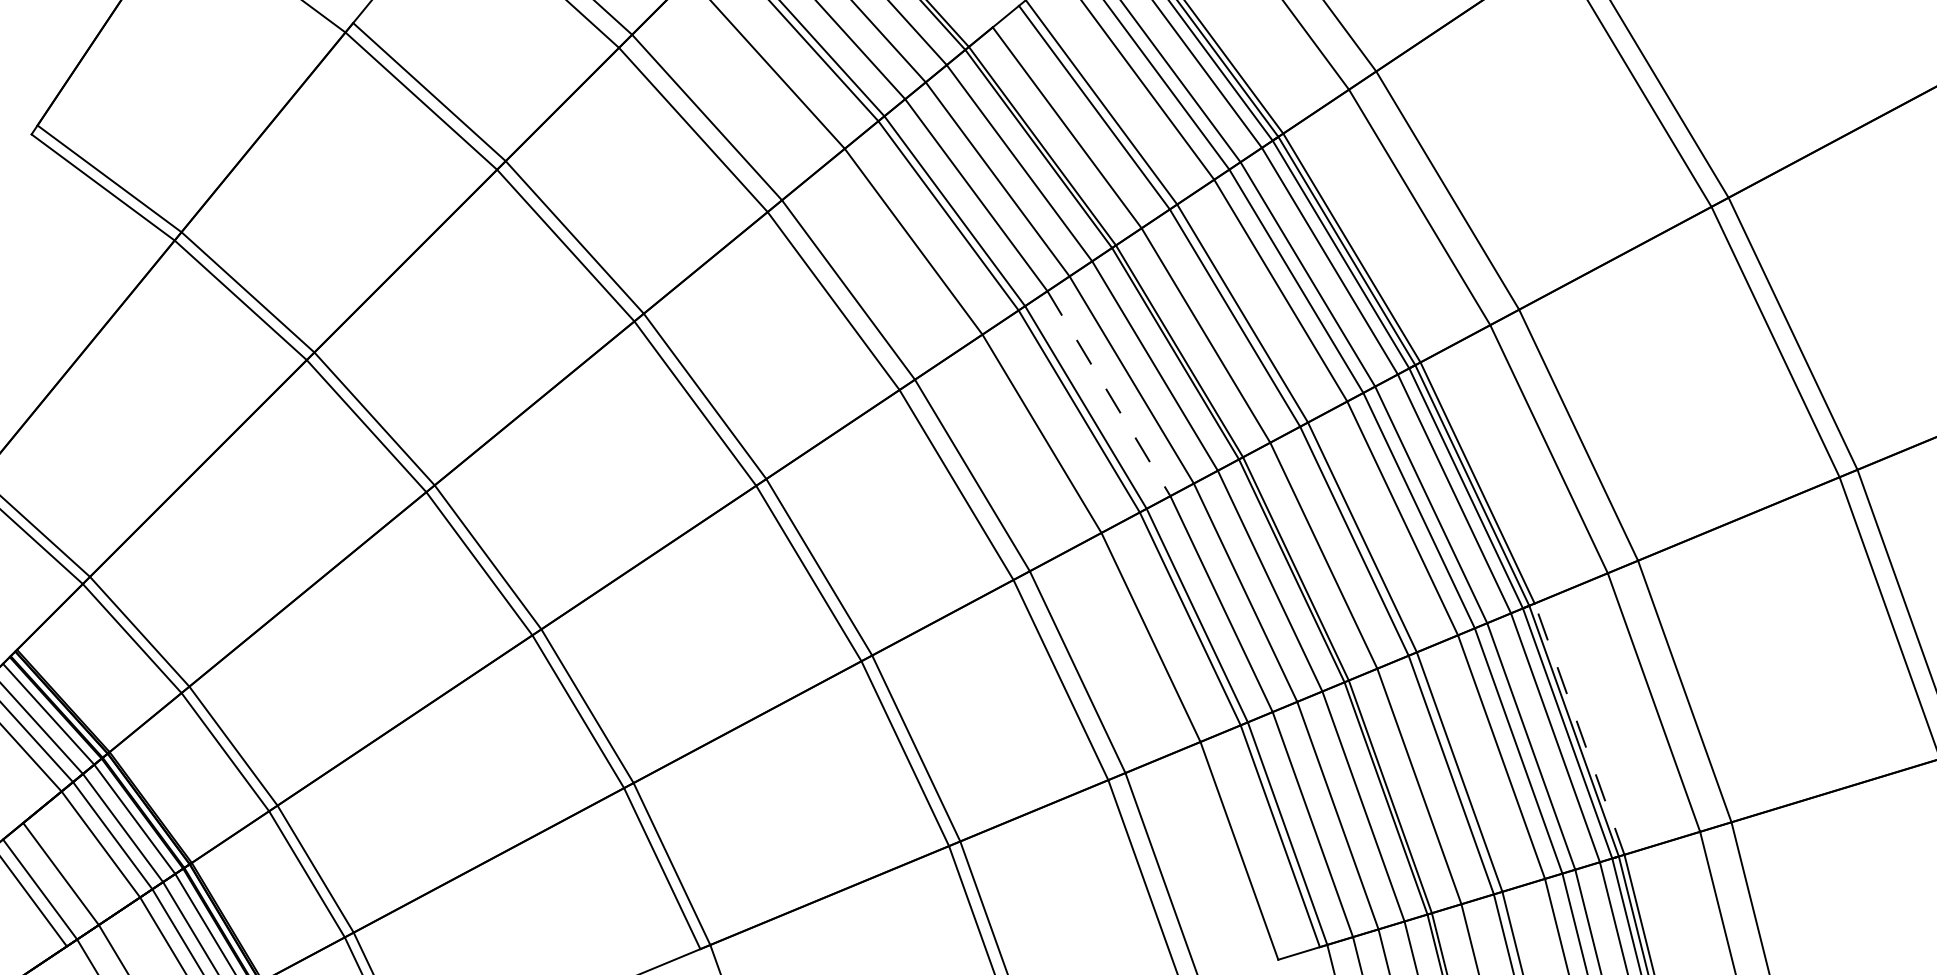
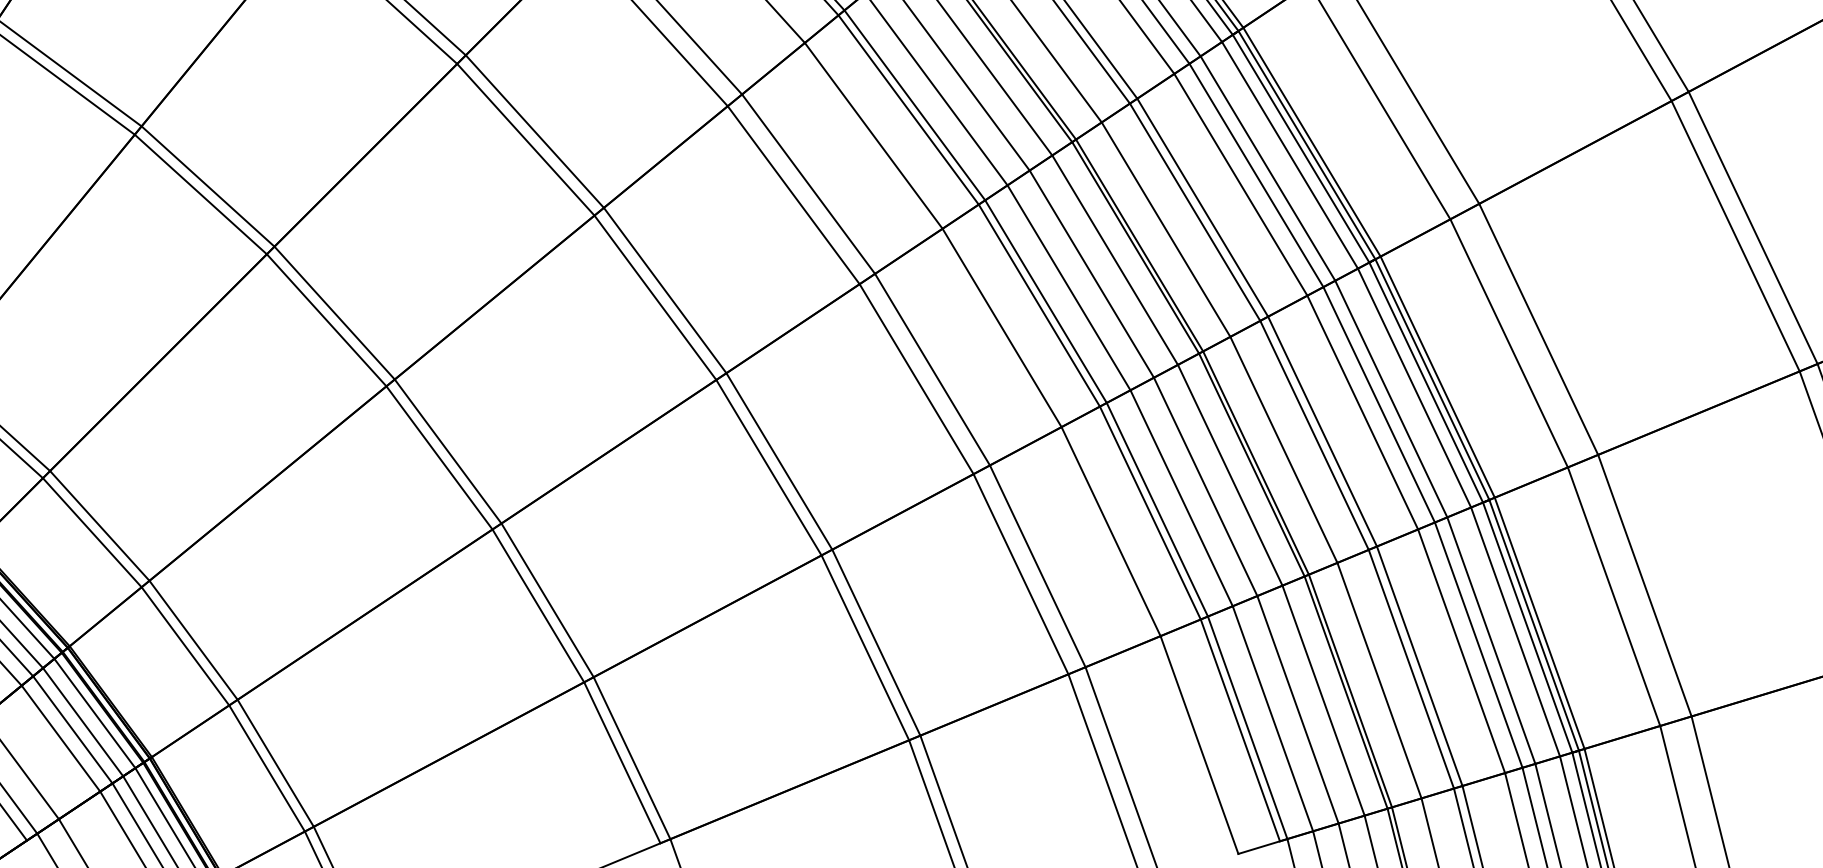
line: (1109, 394) -> (1069, 288), dashed -> solid
line: (1579, 728) -> (1539, 622), dashed -> solid

